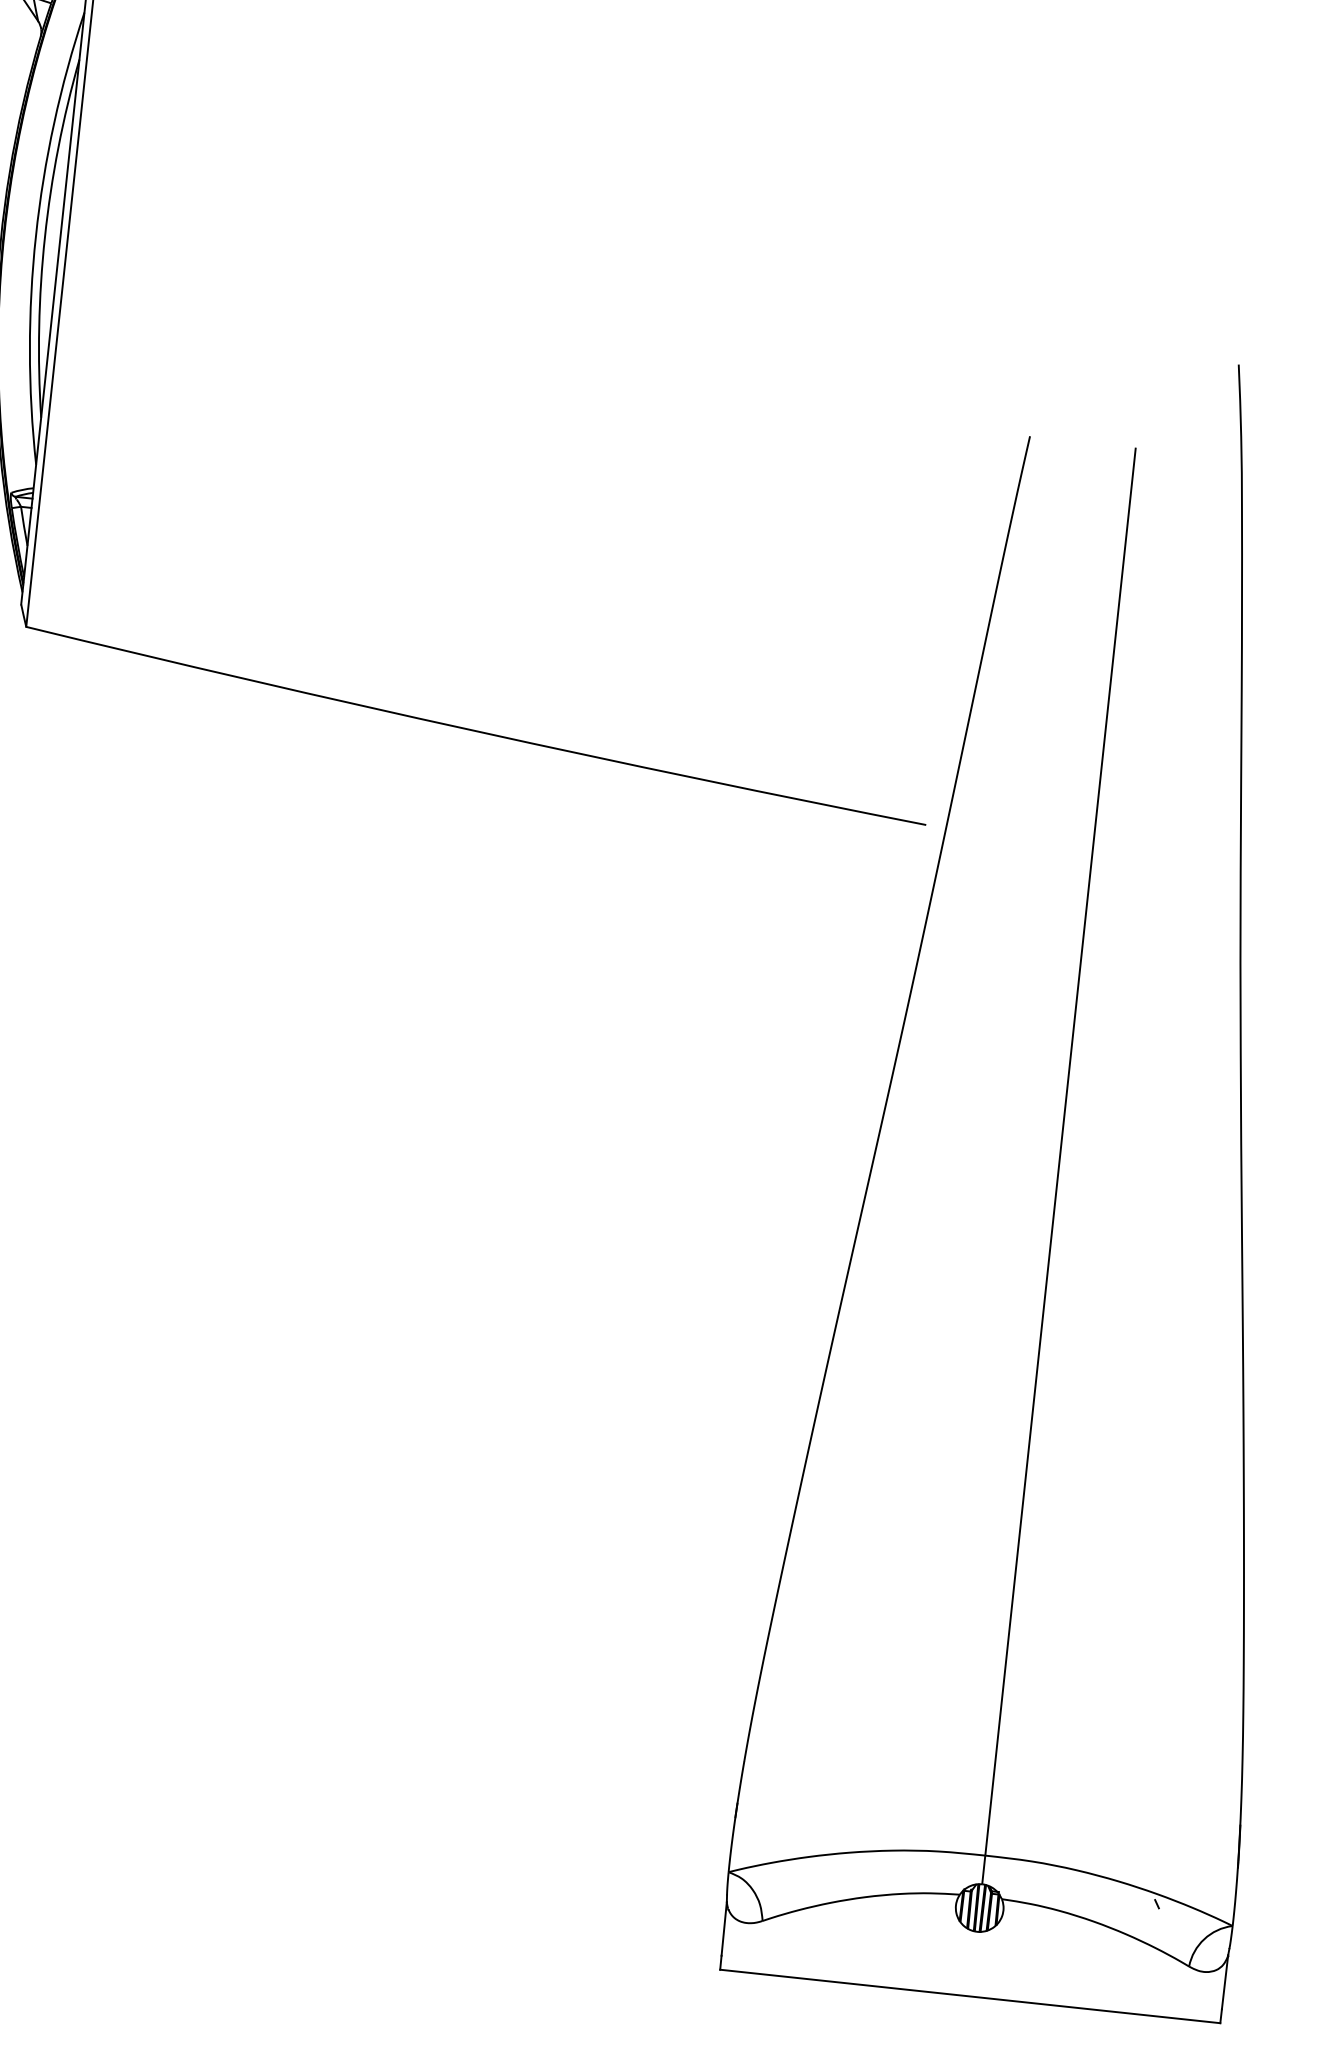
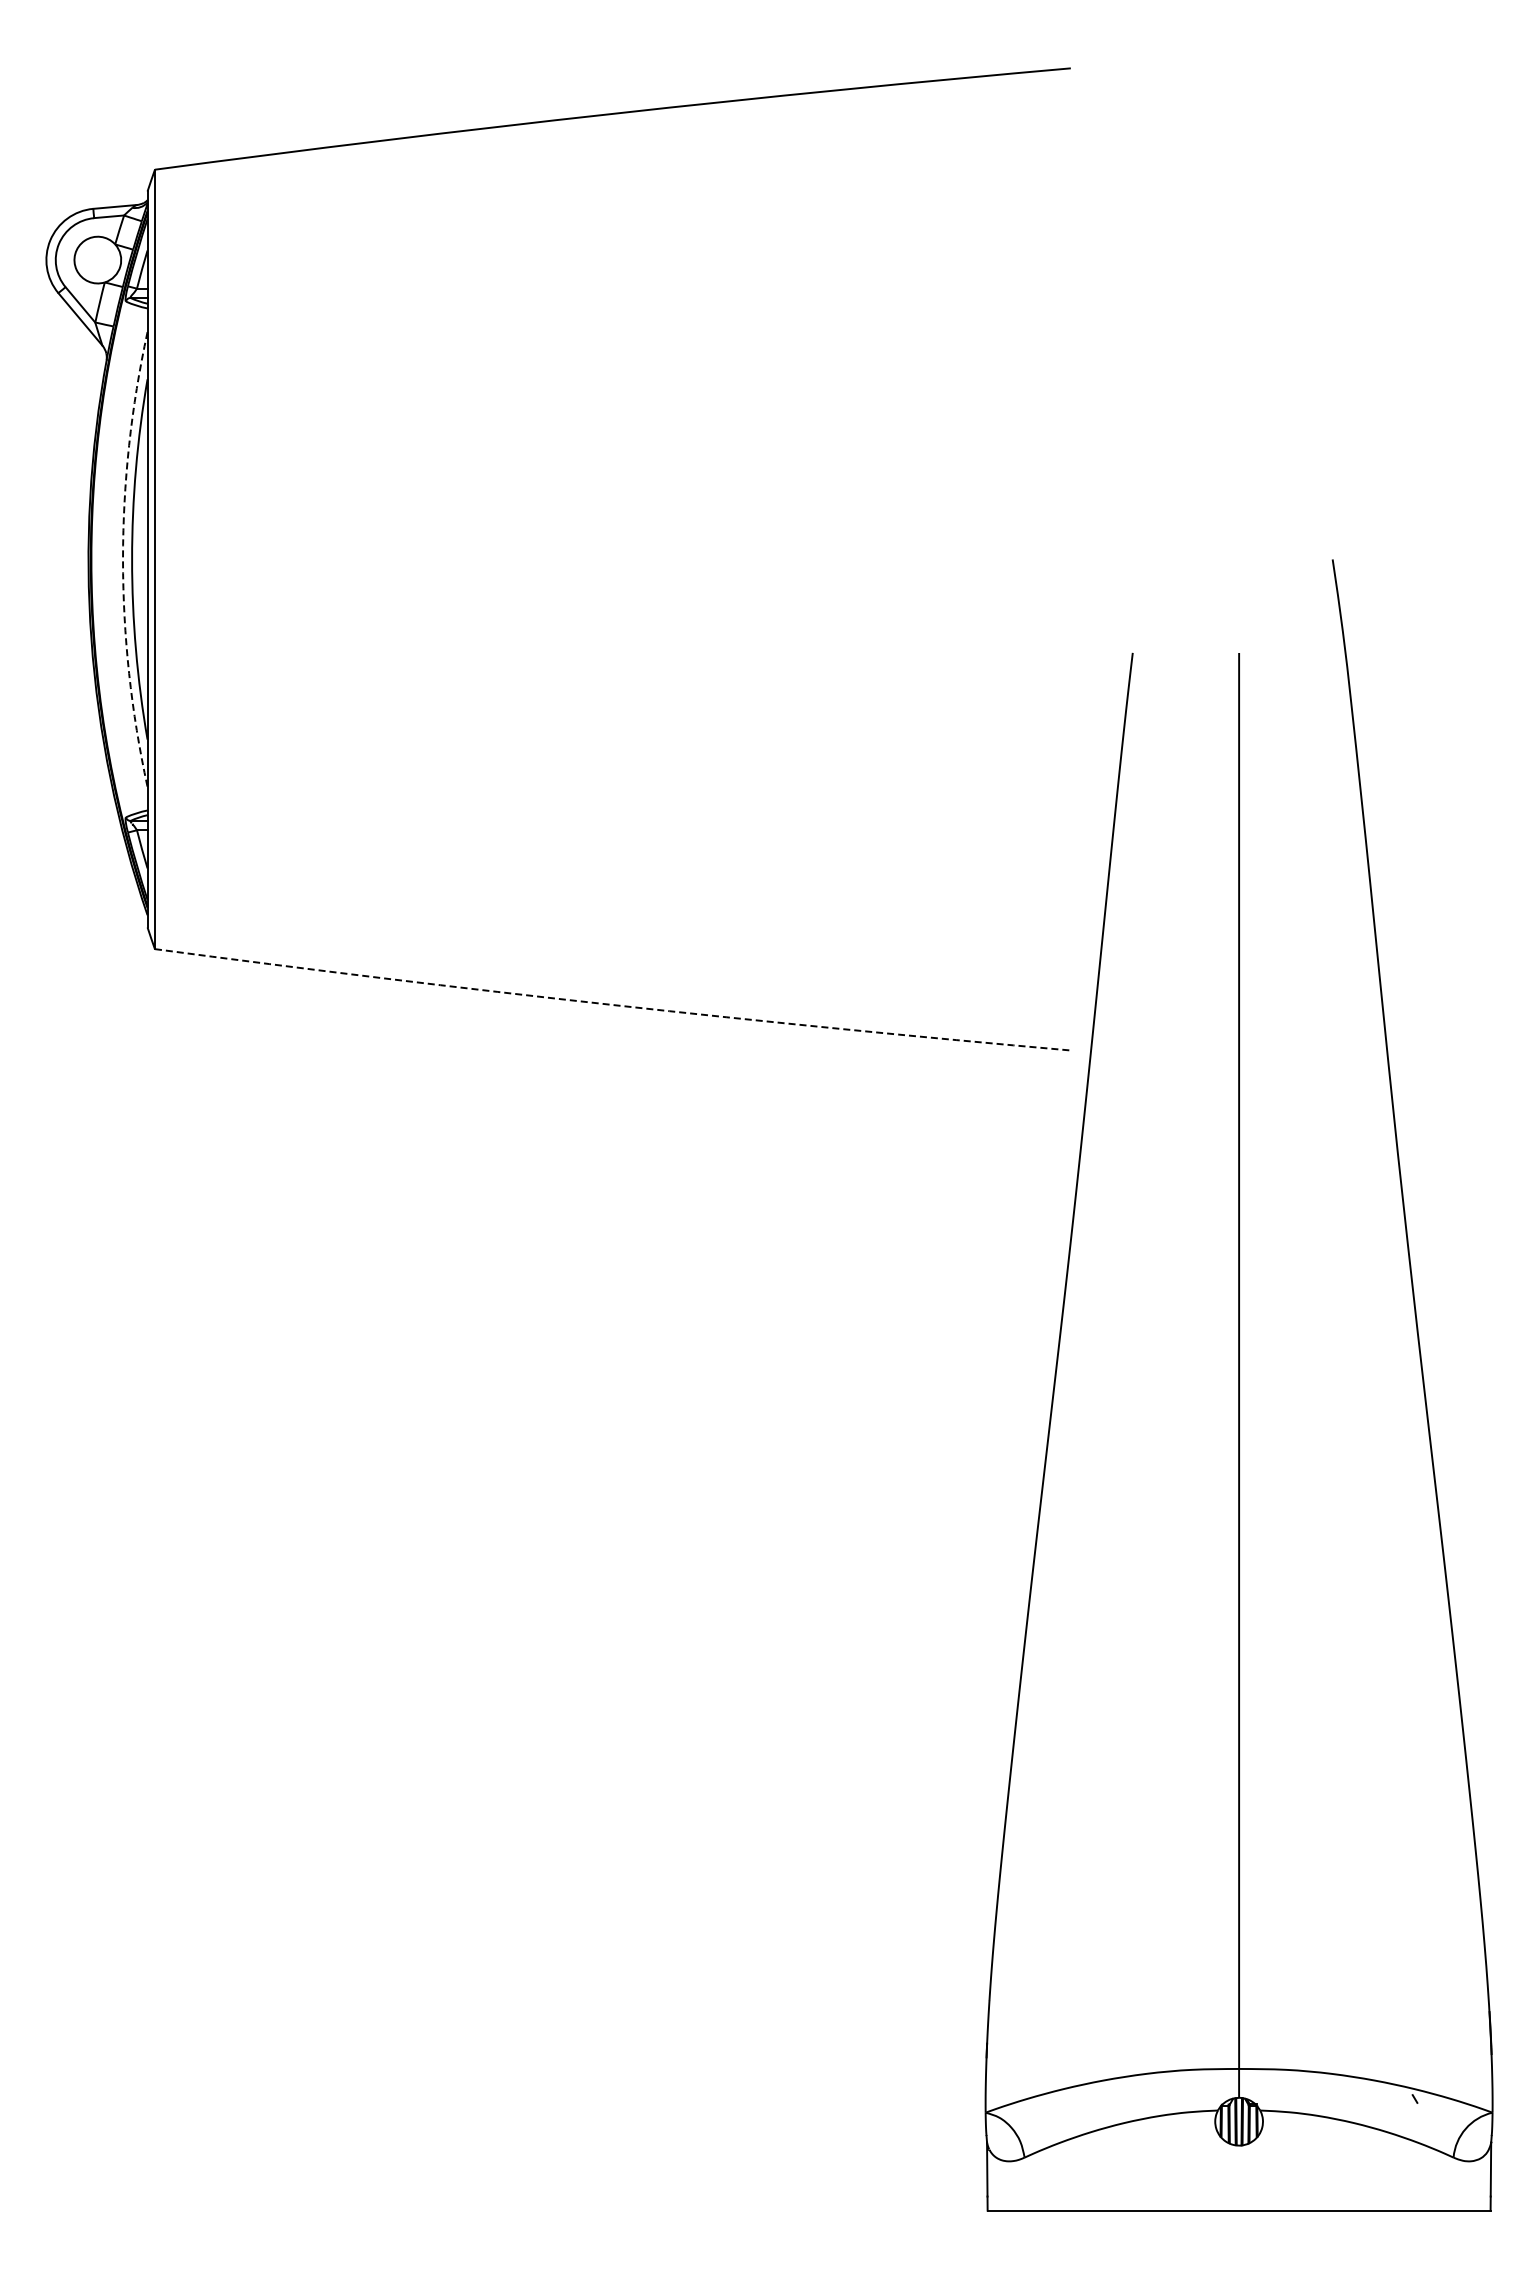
arc: (36, 236) -> (123, 559), solid -> dashed
arc: (475, 730) -> (612, 1004), solid -> dashed

